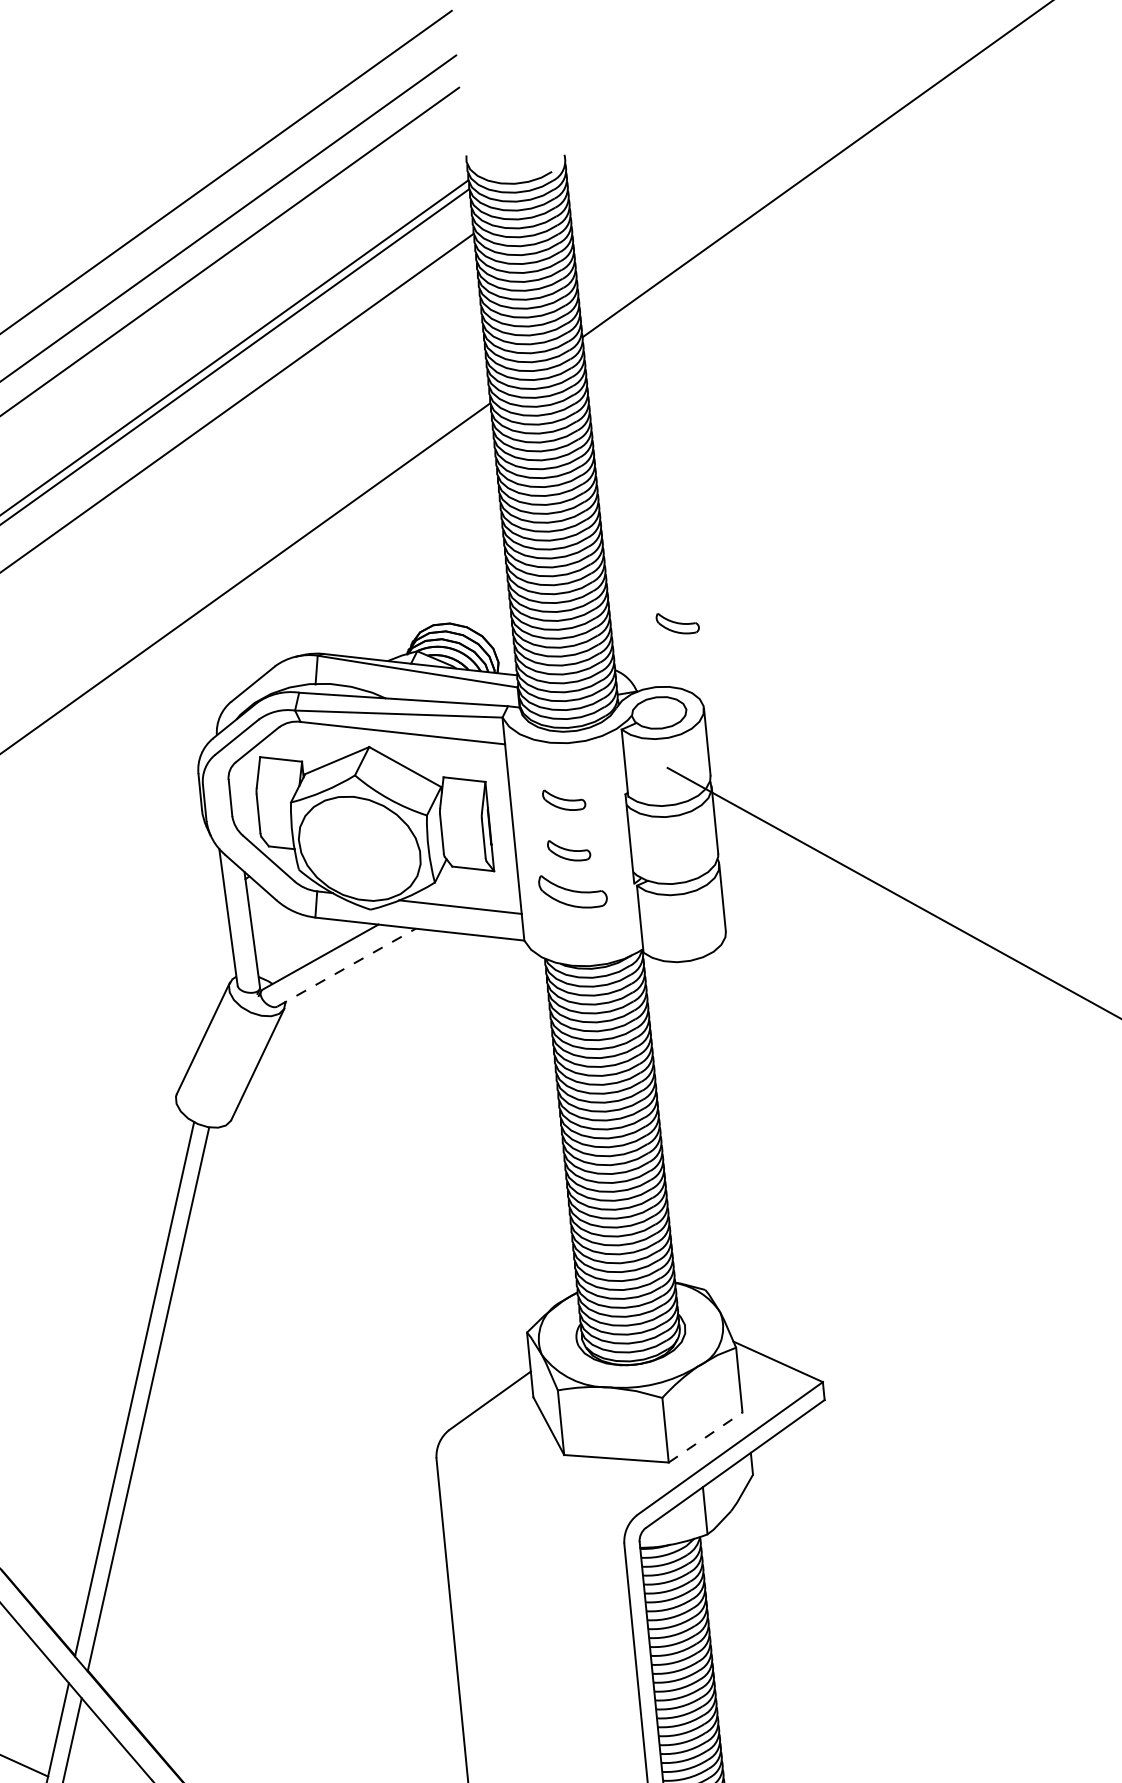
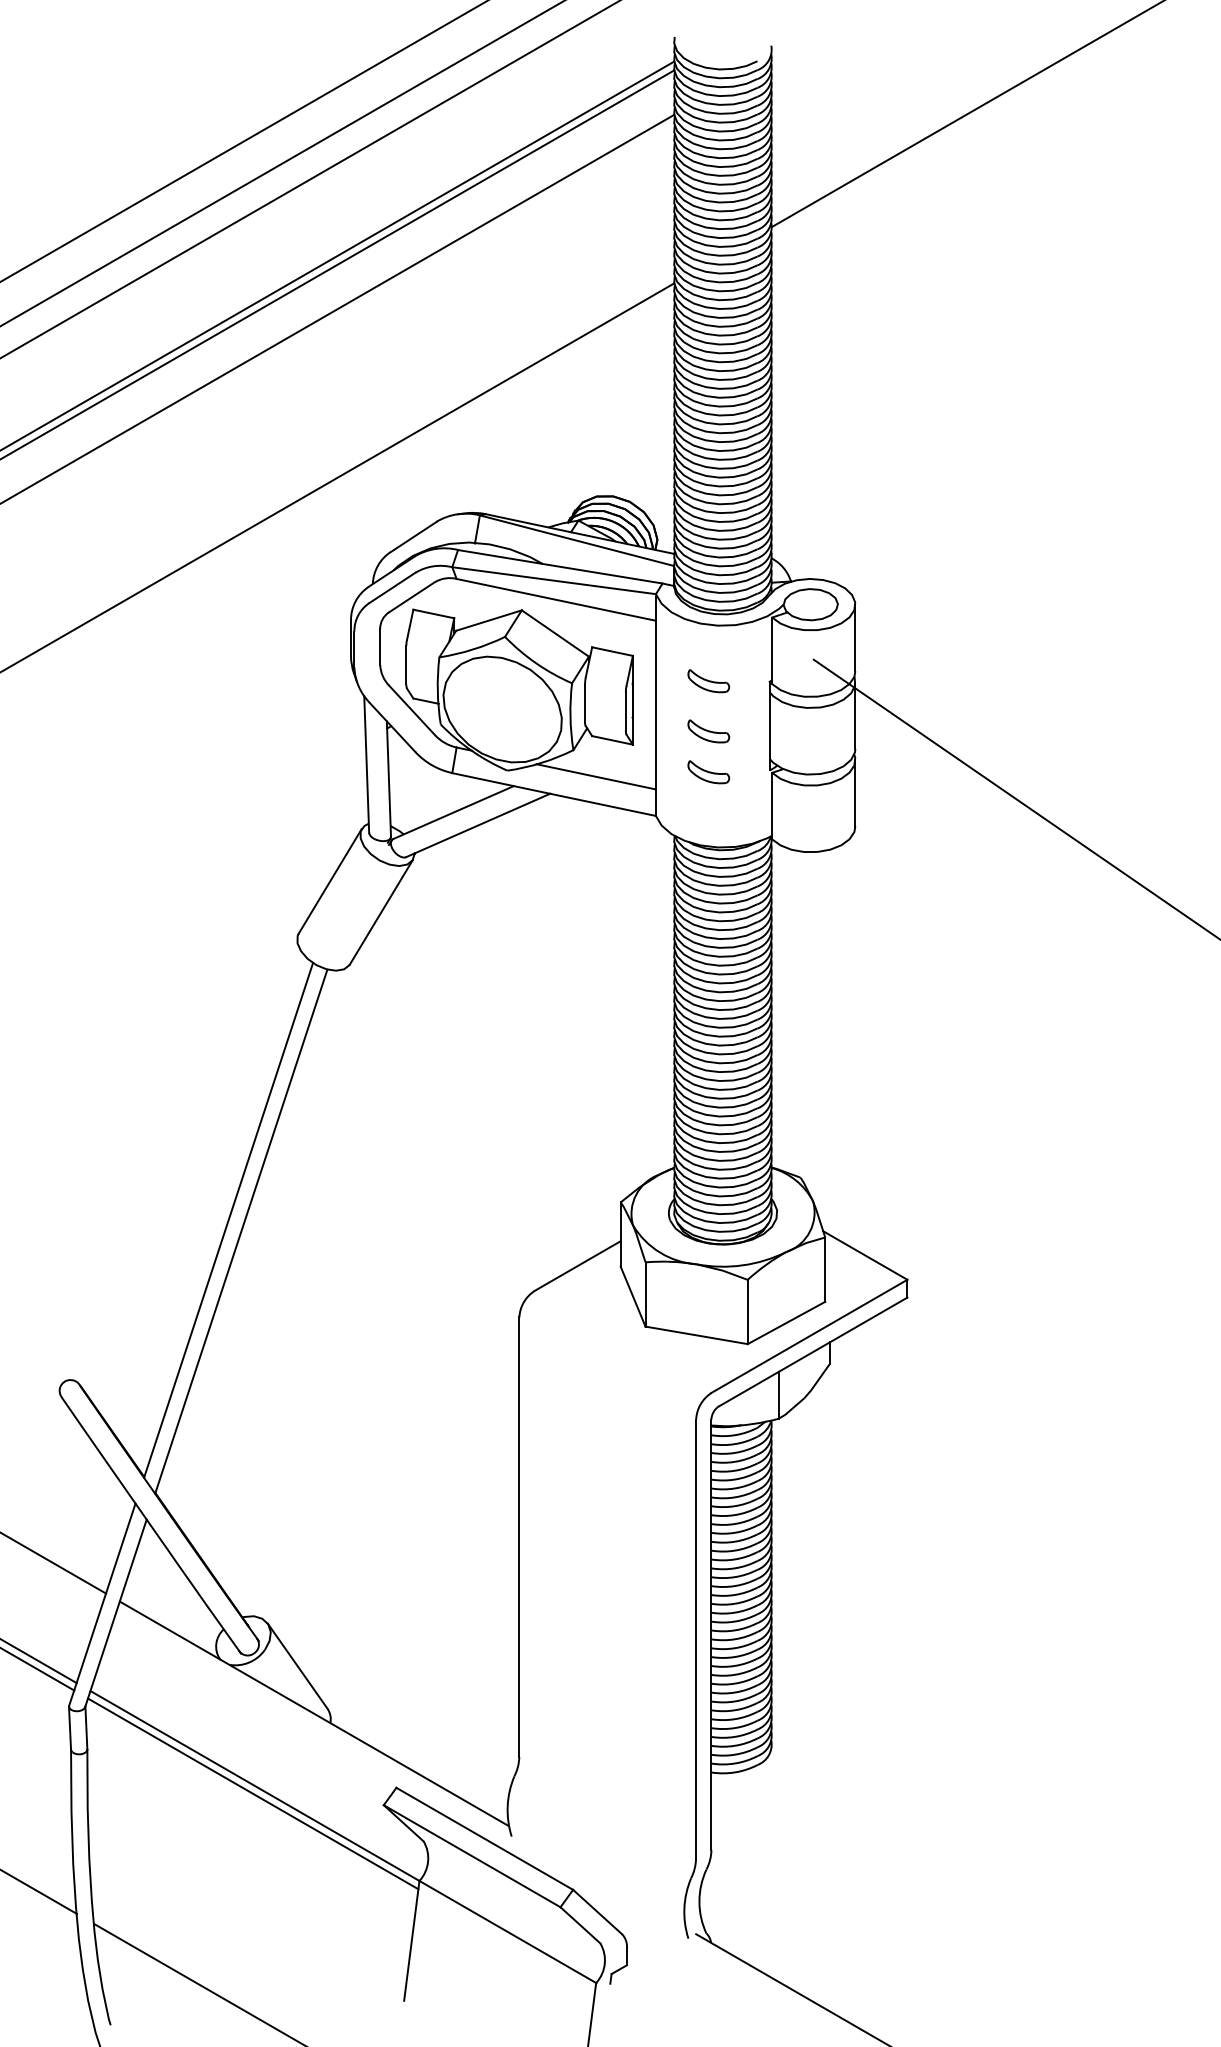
part: (677, 623) -> (837, 518), removed
part: (572, 891) -> (708, 772), size x0.62
line: (346, 967) -> (478, 825), dashed -> solid
line: (705, 1436) -> (786, 1322), dashed -> solid

